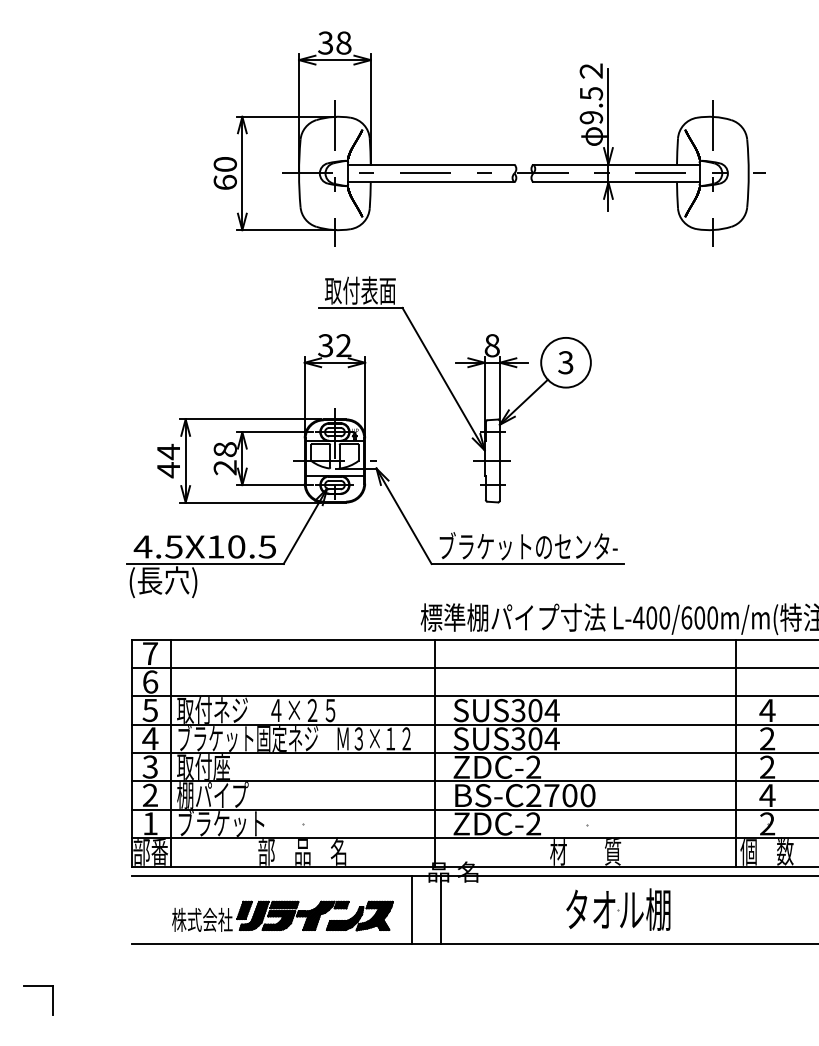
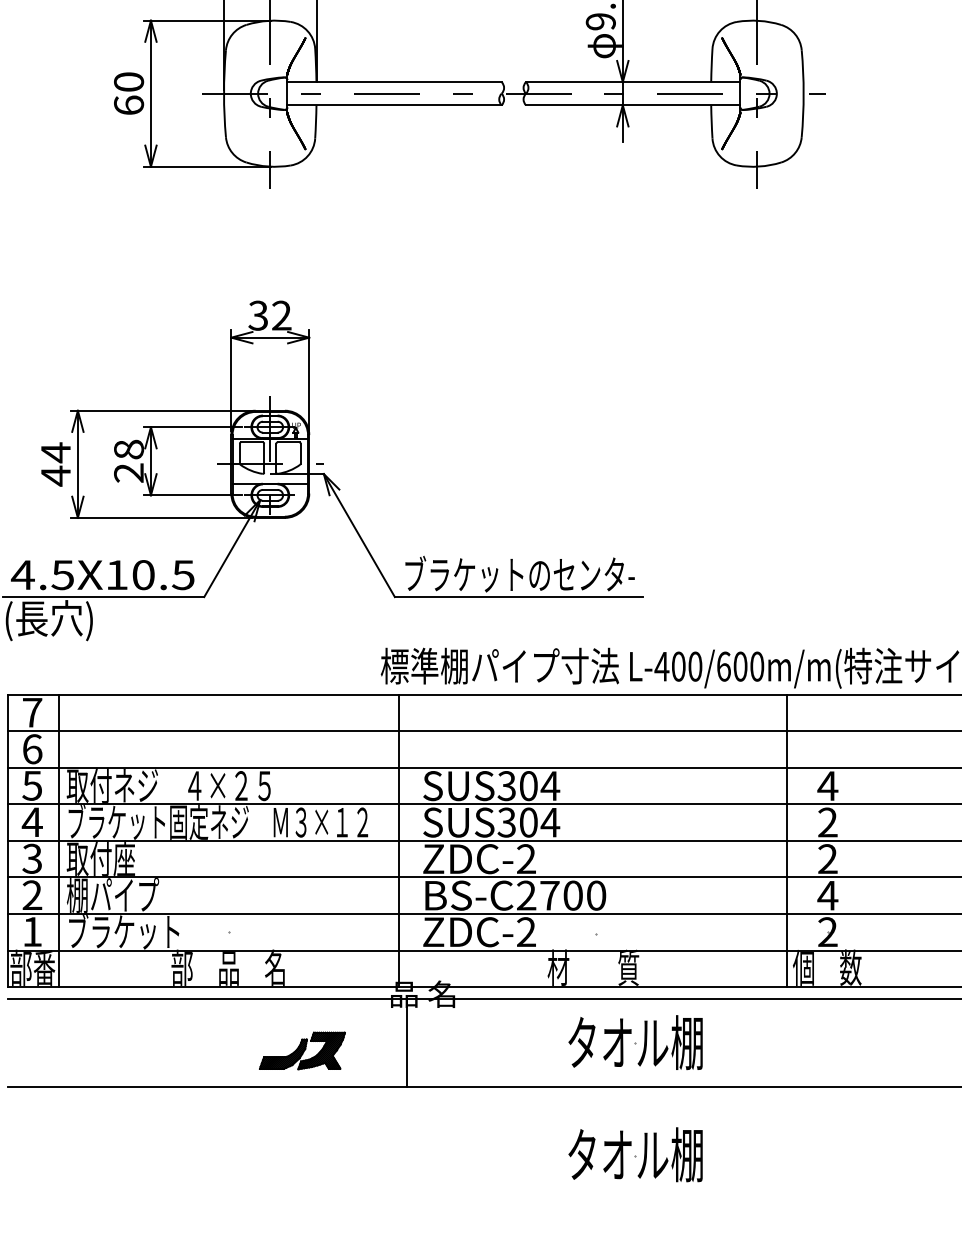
part: (454, 389) -> (424, 372), removed
line: (412, 910) -> (370, 1043), removed
part: (260, 915) -> (174, 1050), removed
part: (618, 996) -> (635, 1154), added

